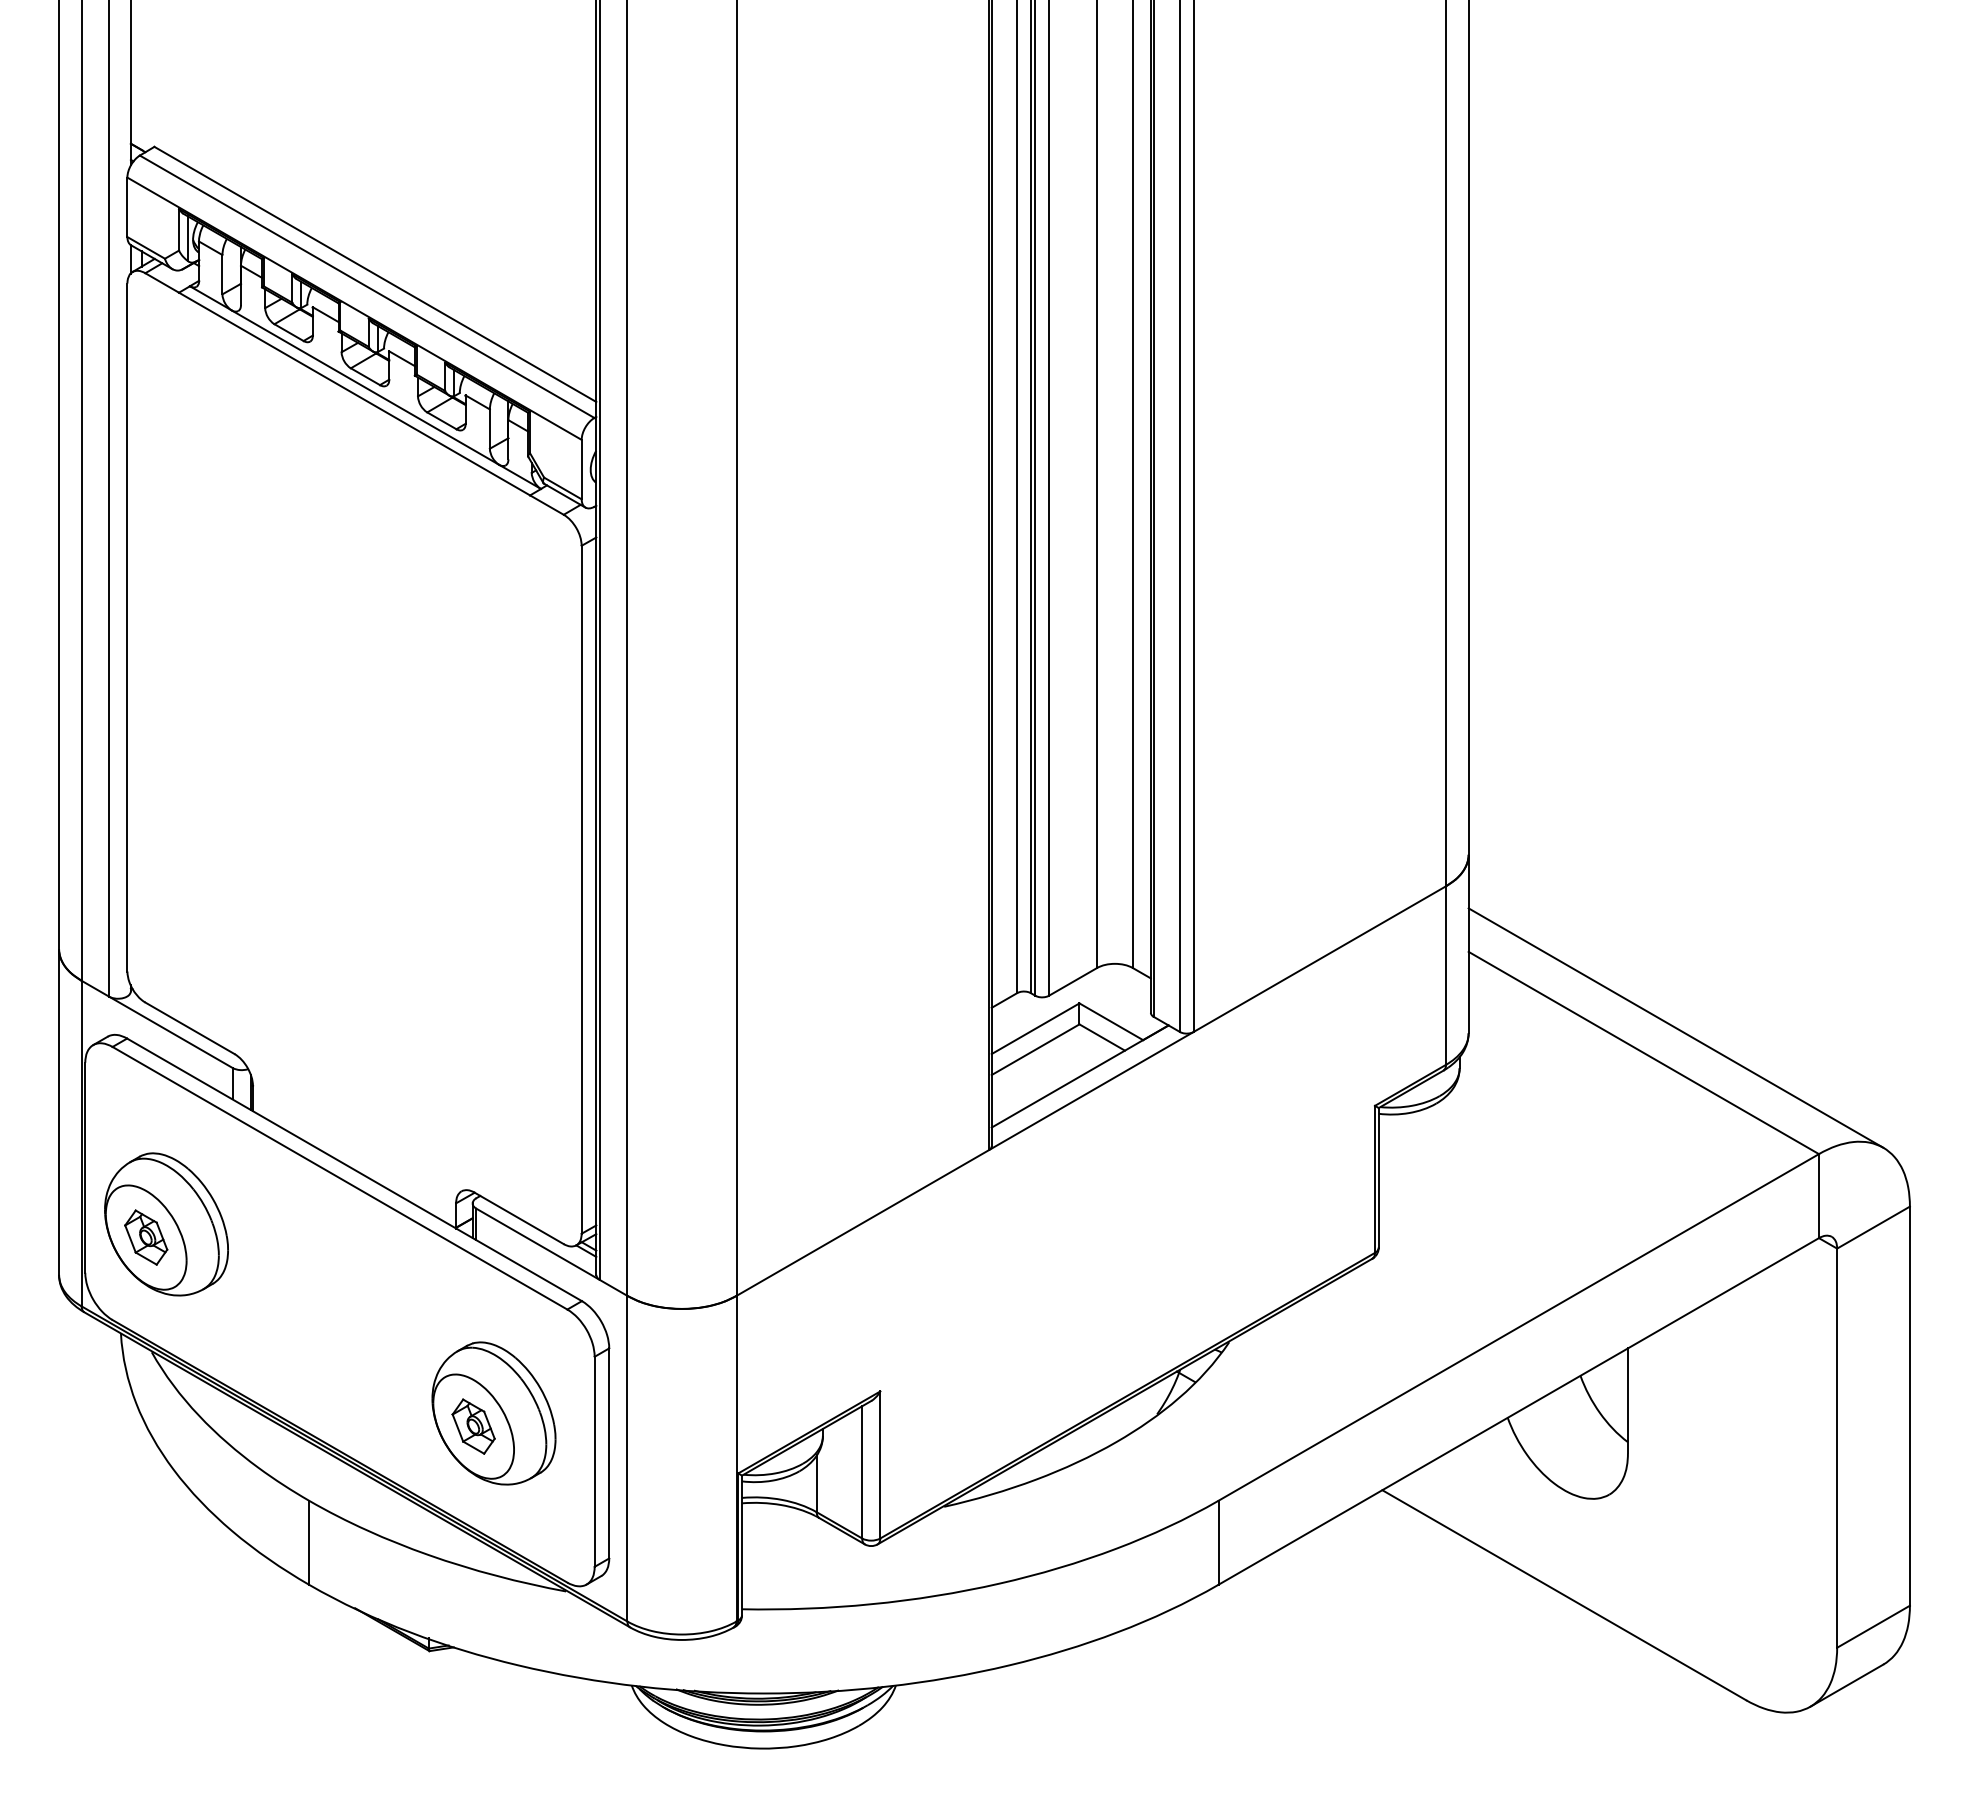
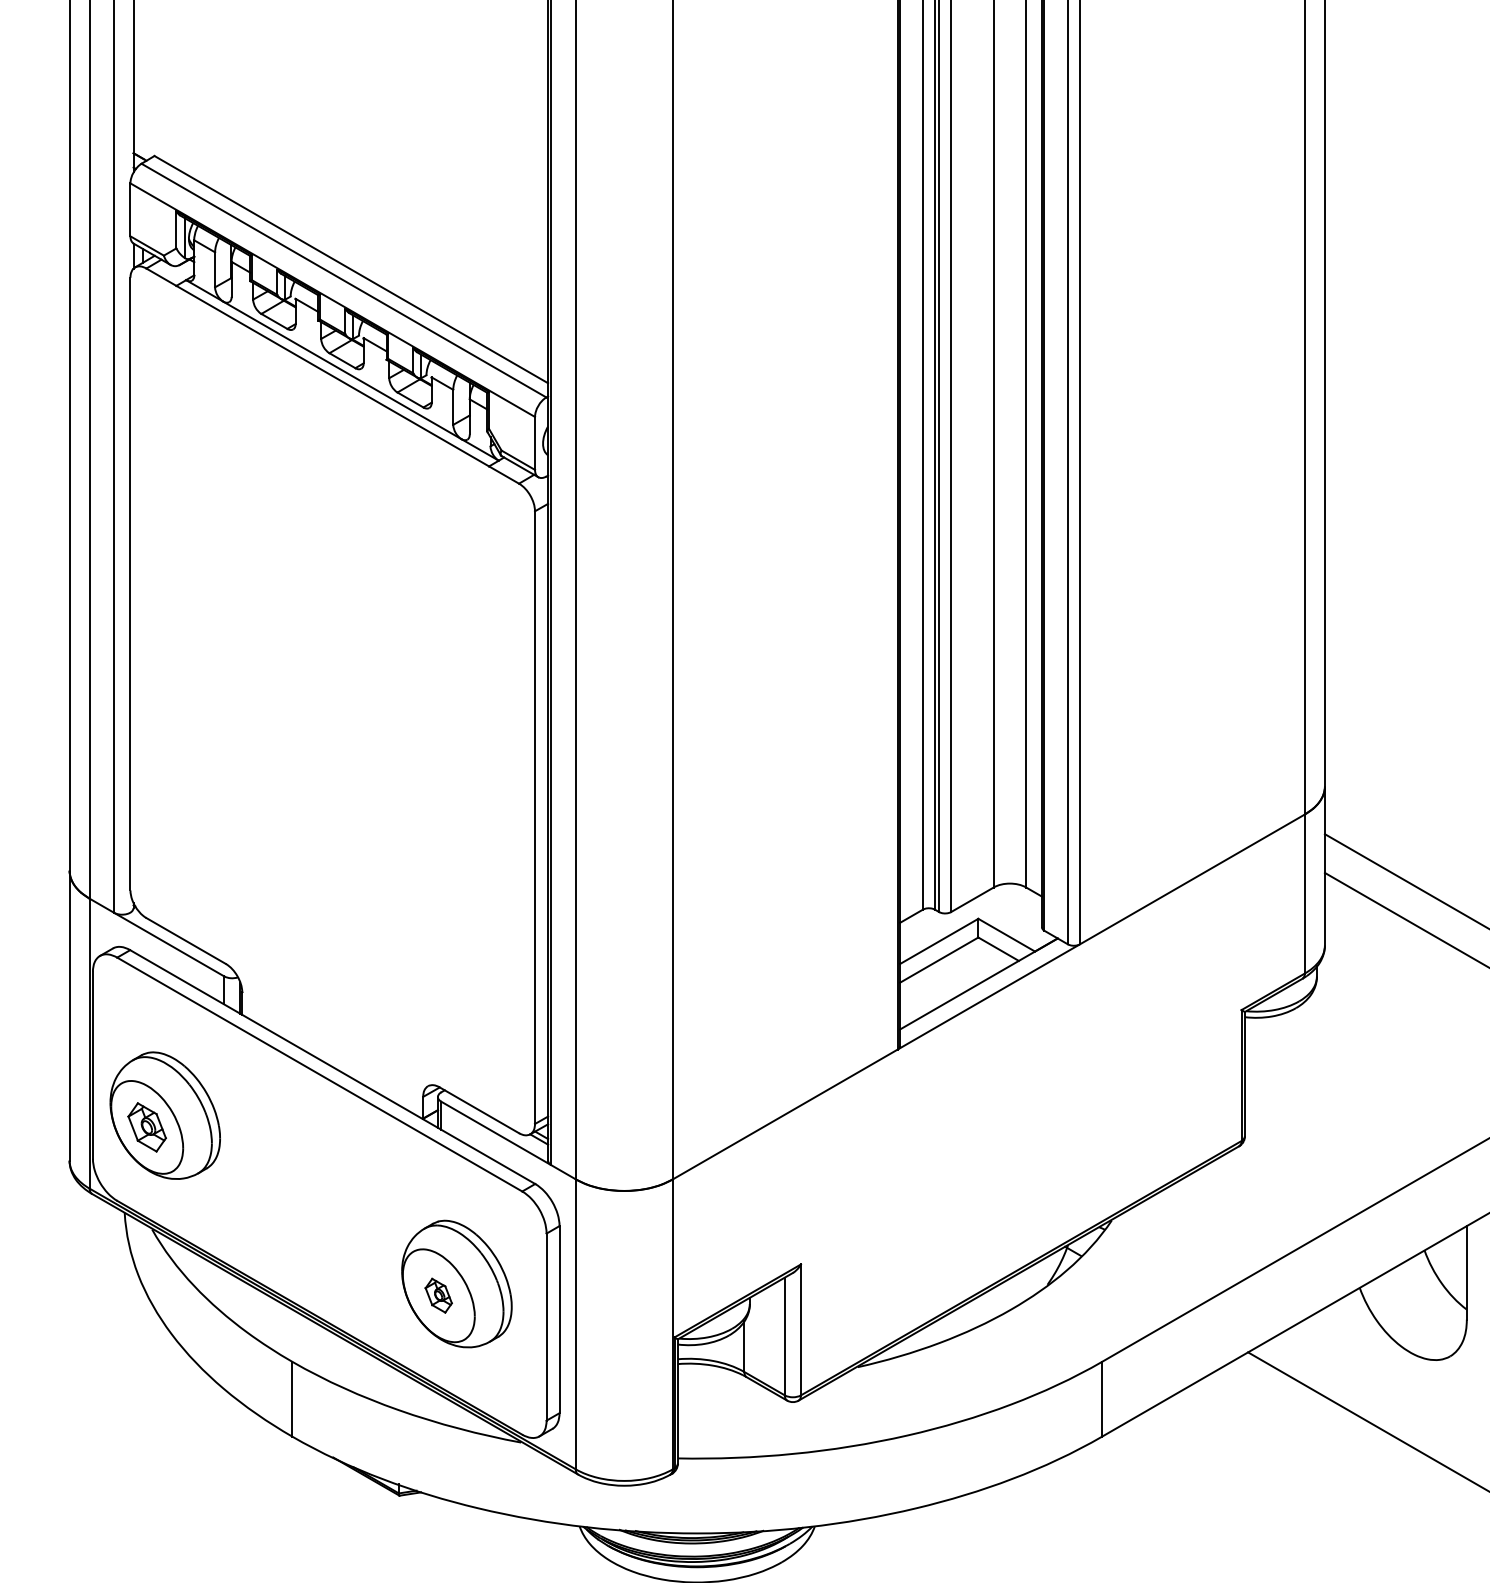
part: (473, 1426) -> (438, 1295), size x0.7

